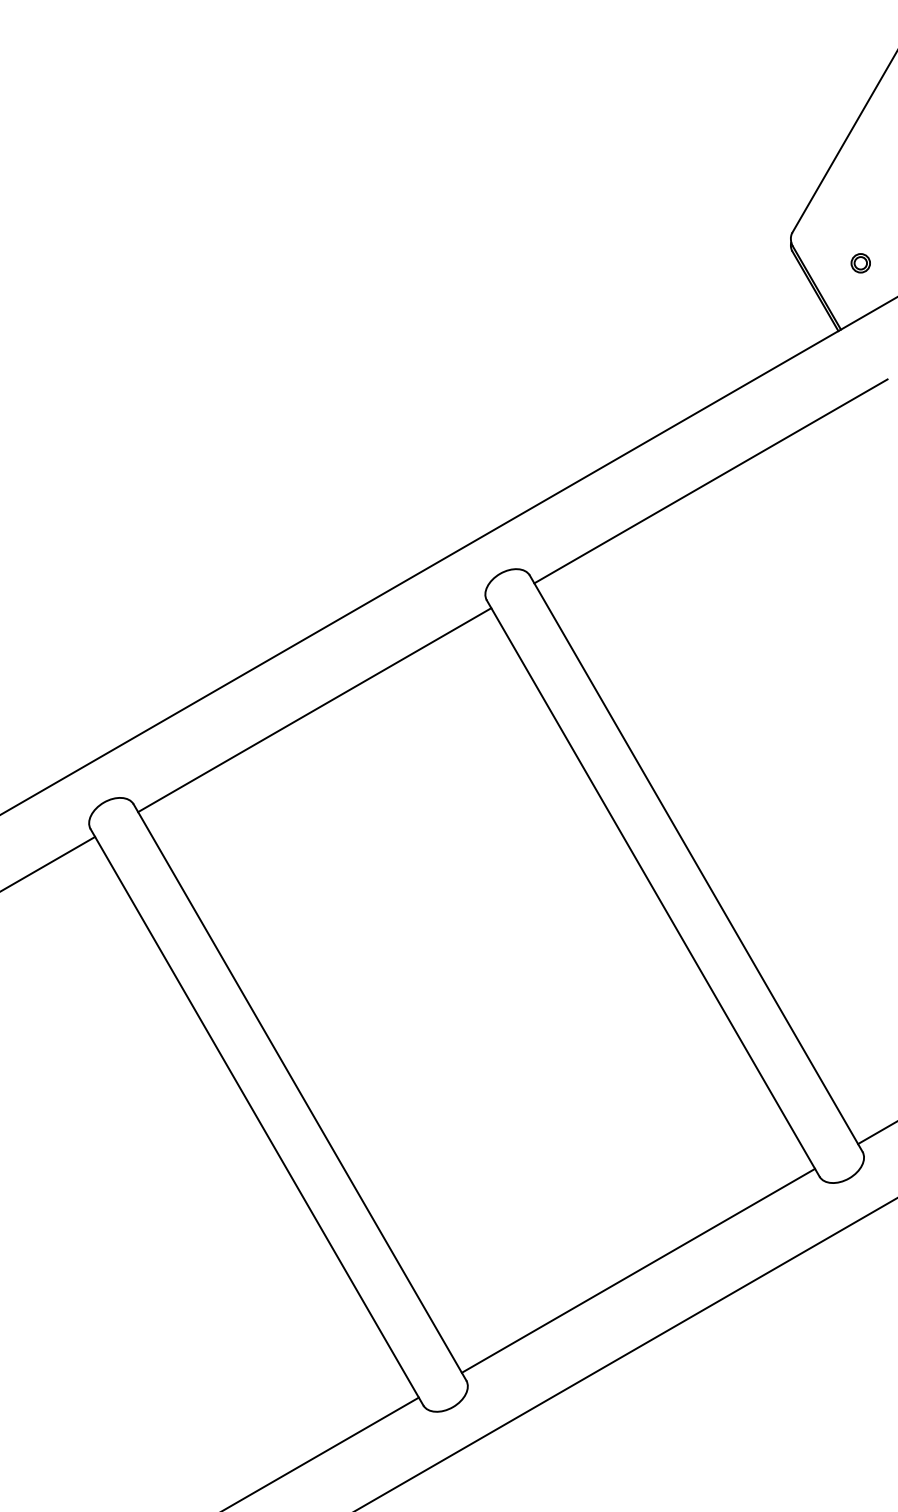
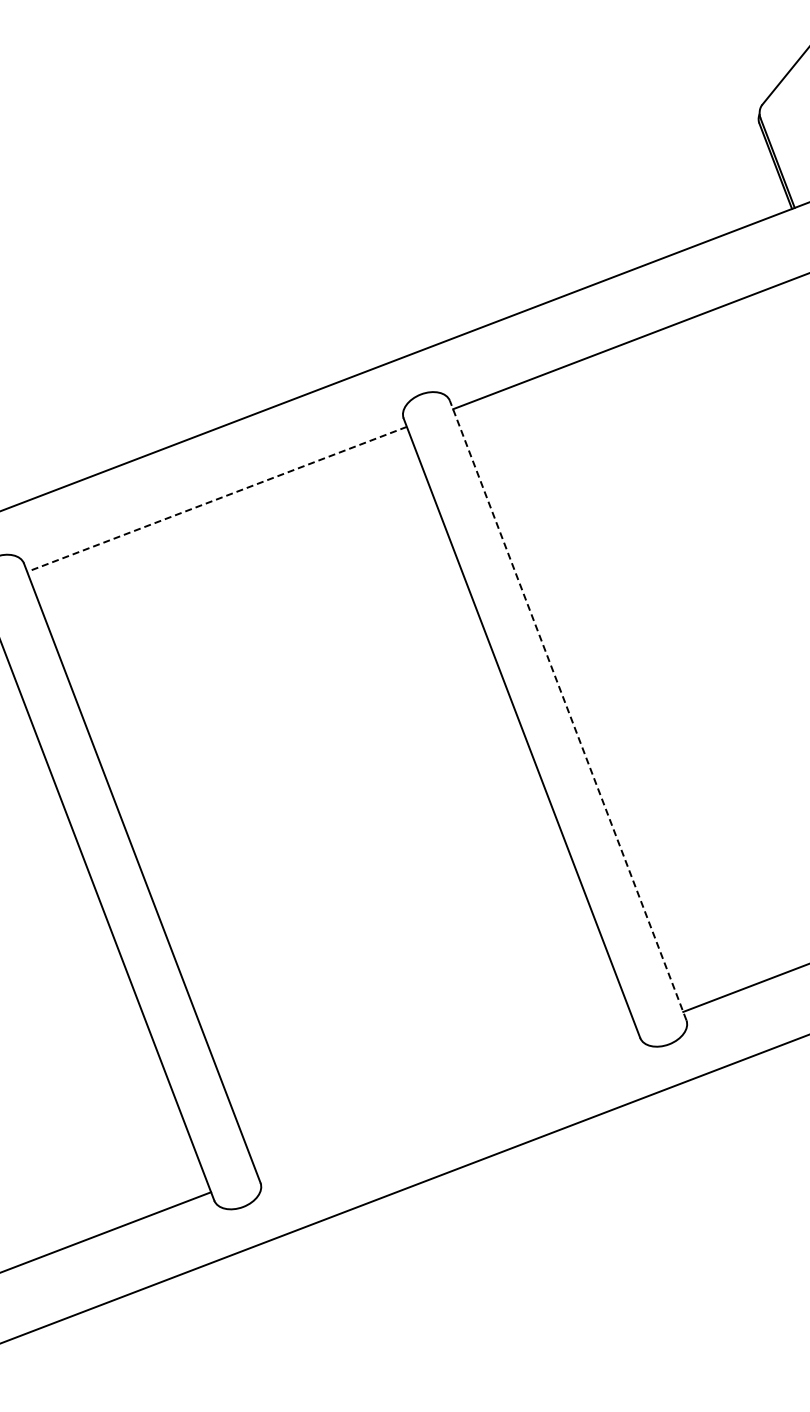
line: (314, 710) -> (216, 499), solid -> dashed
line: (696, 863) -> (568, 710), solid -> dashed
line: (638, 1270) -> (447, 1101), removed

